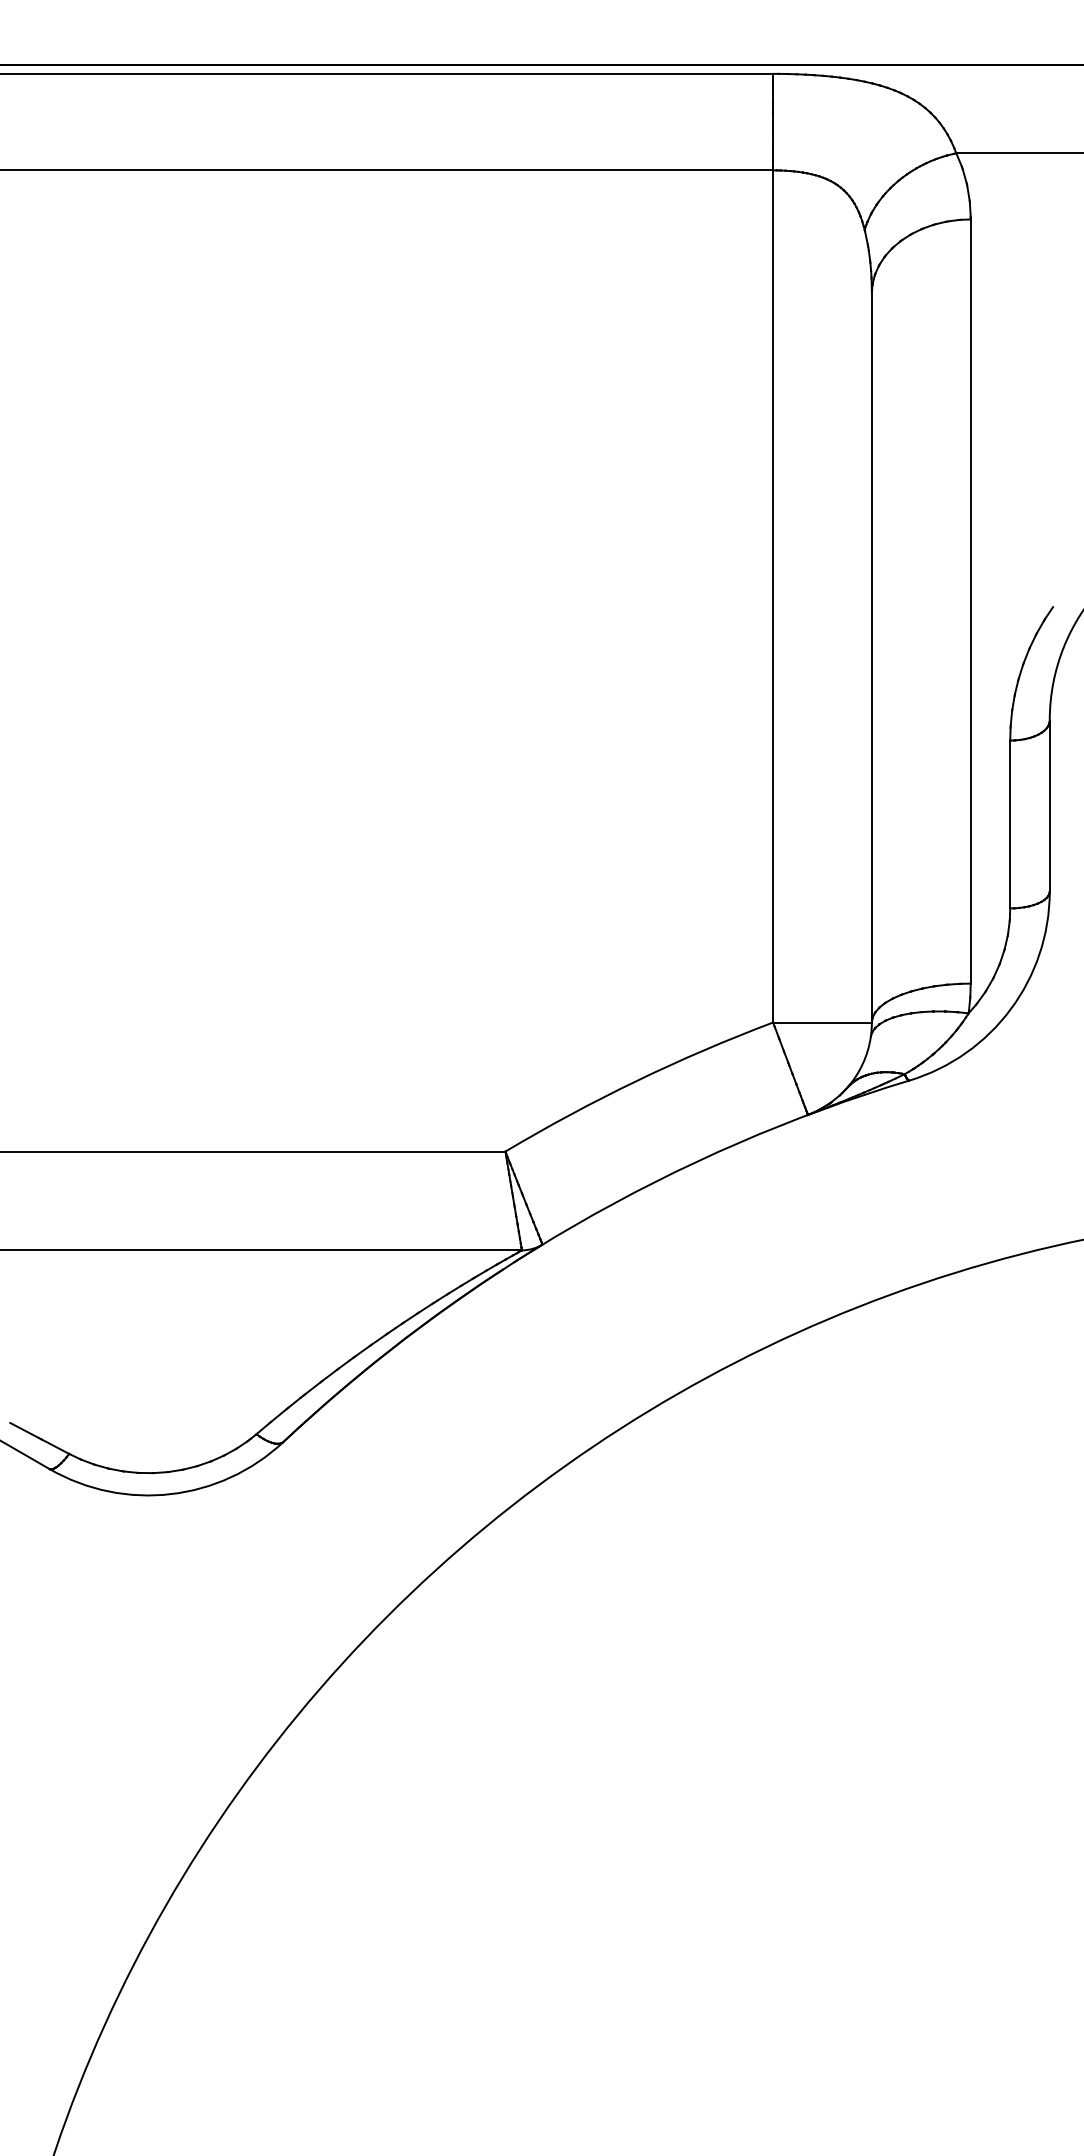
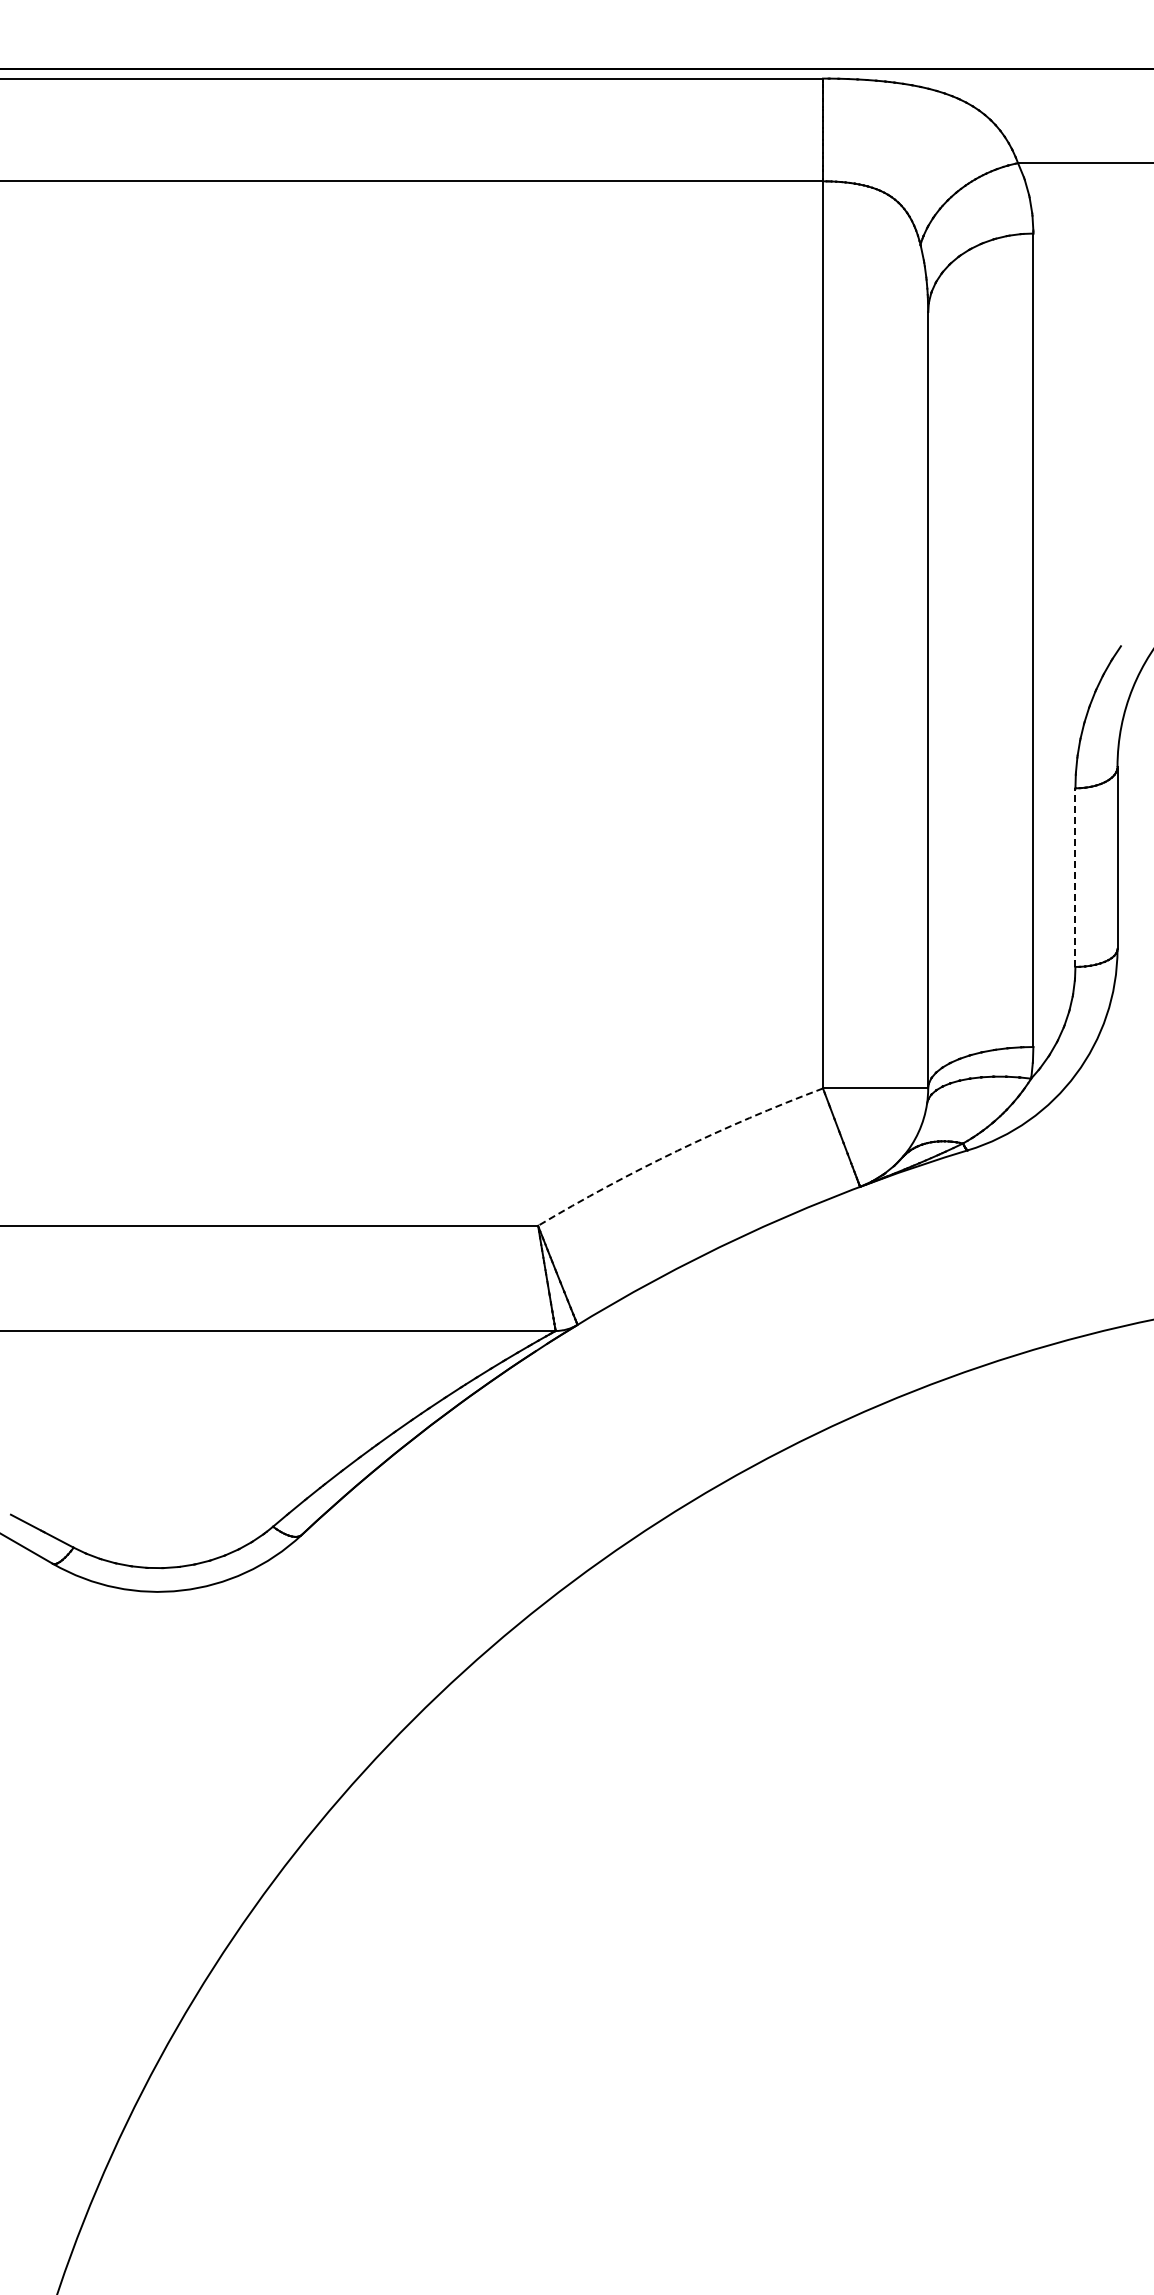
line: (1010, 824) -> (1075, 877), solid -> dashed
arc: (636, 1080) -> (677, 1150), solid -> dashed

